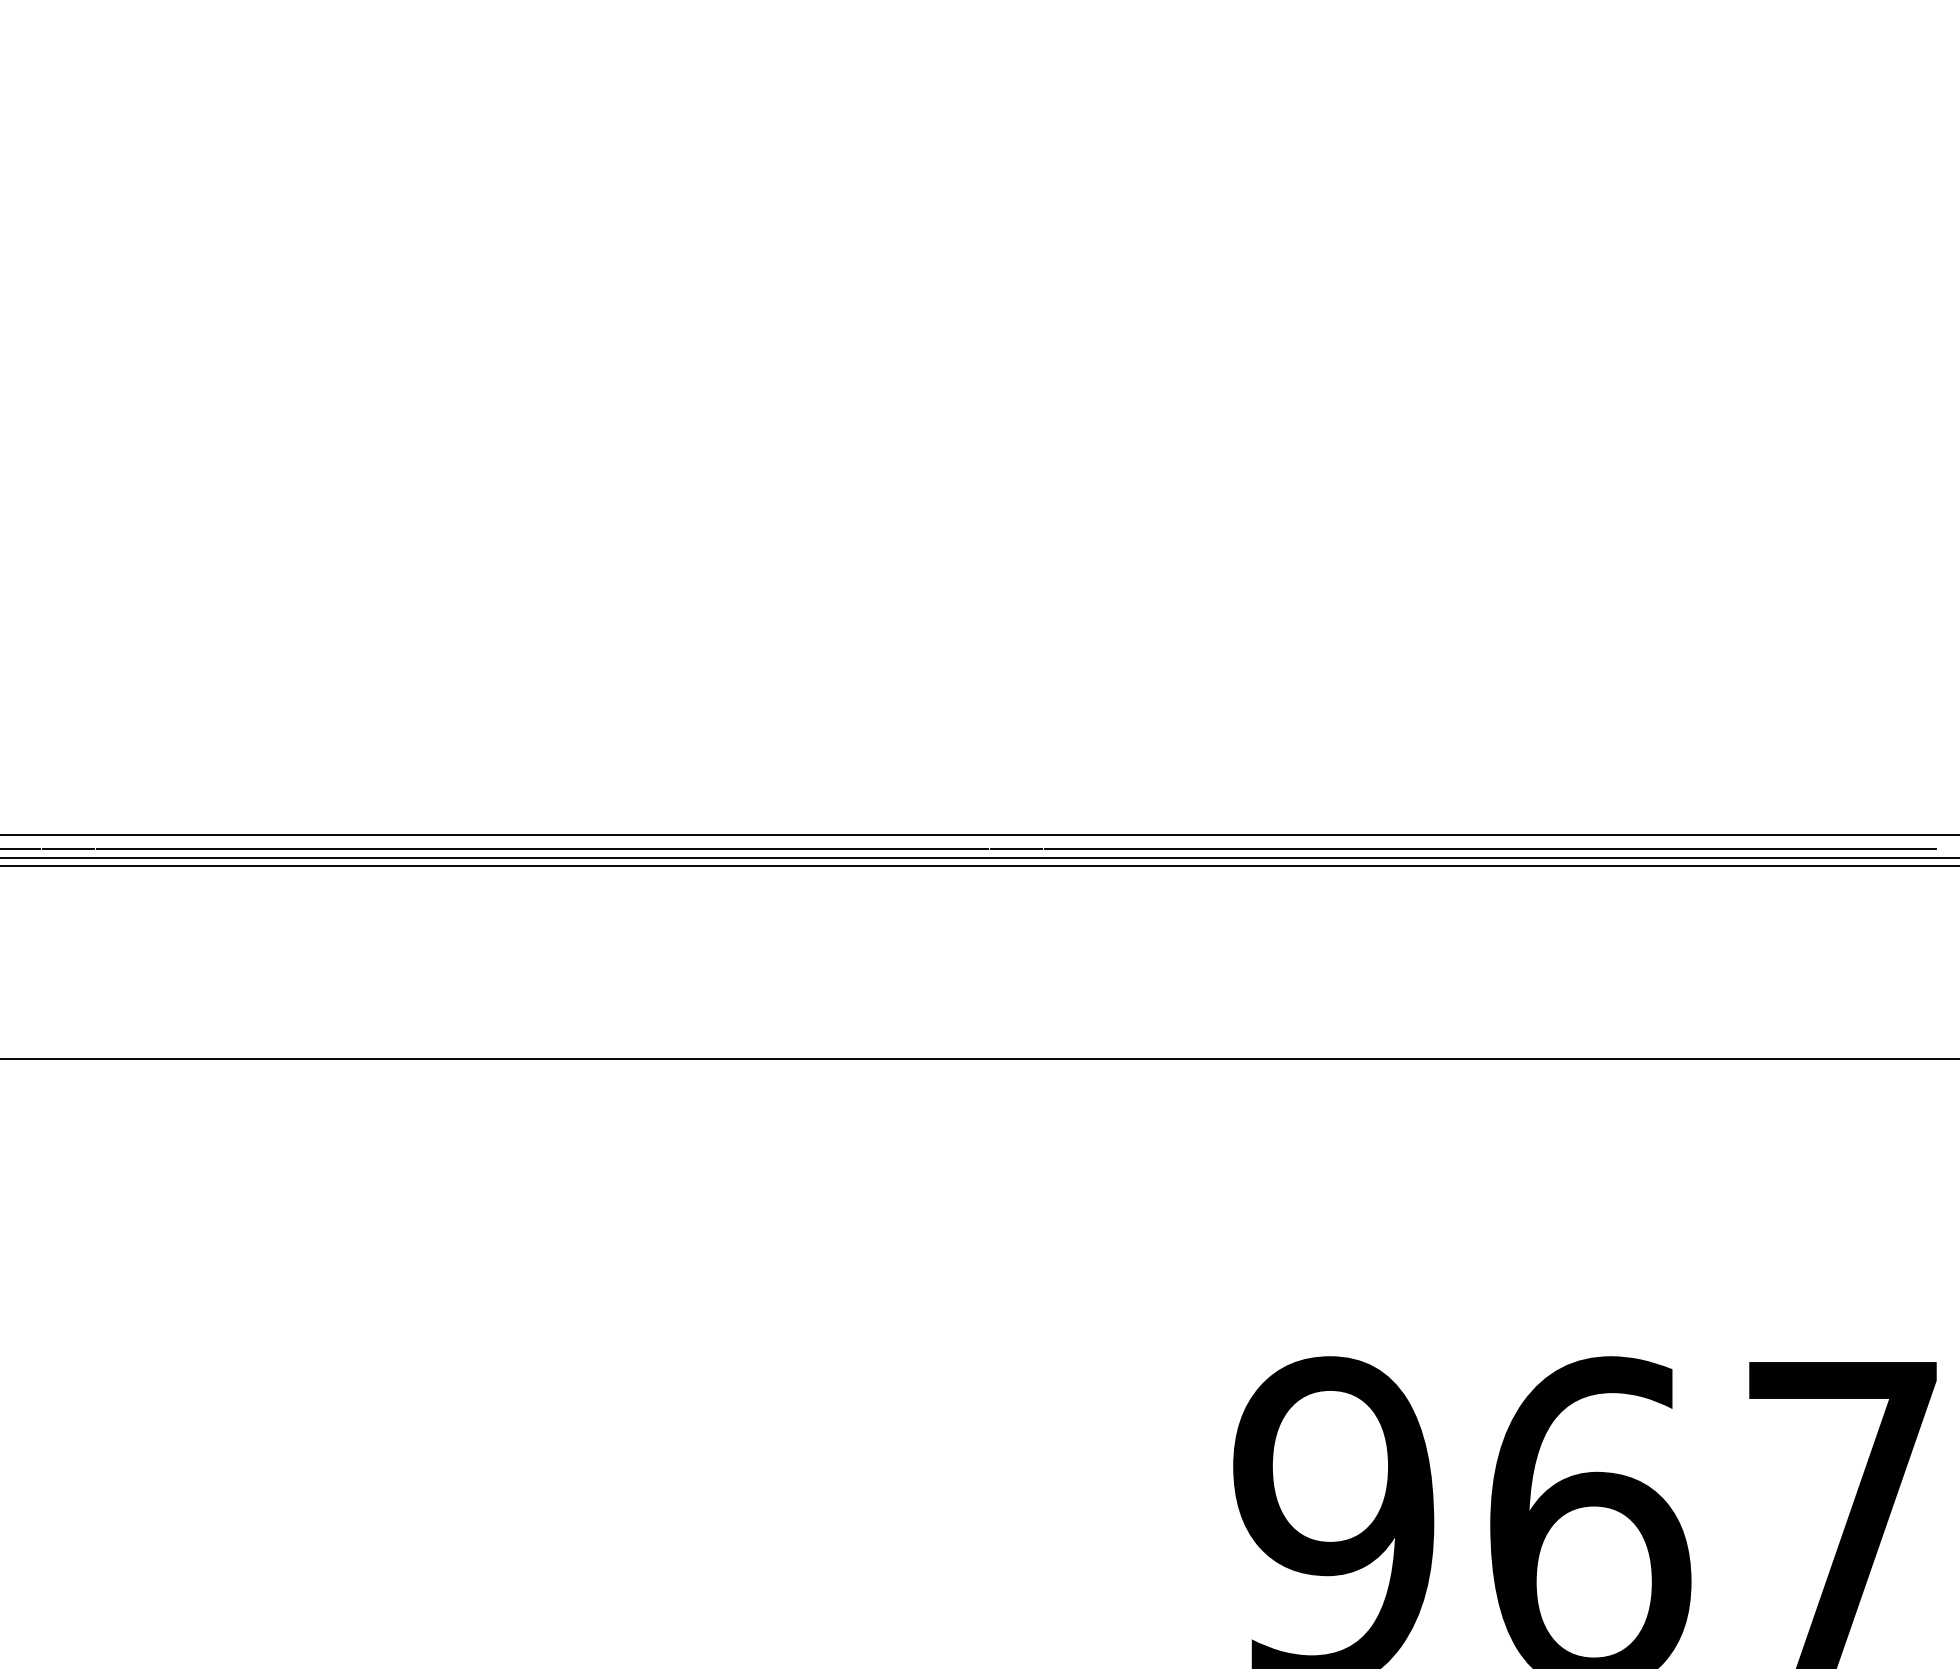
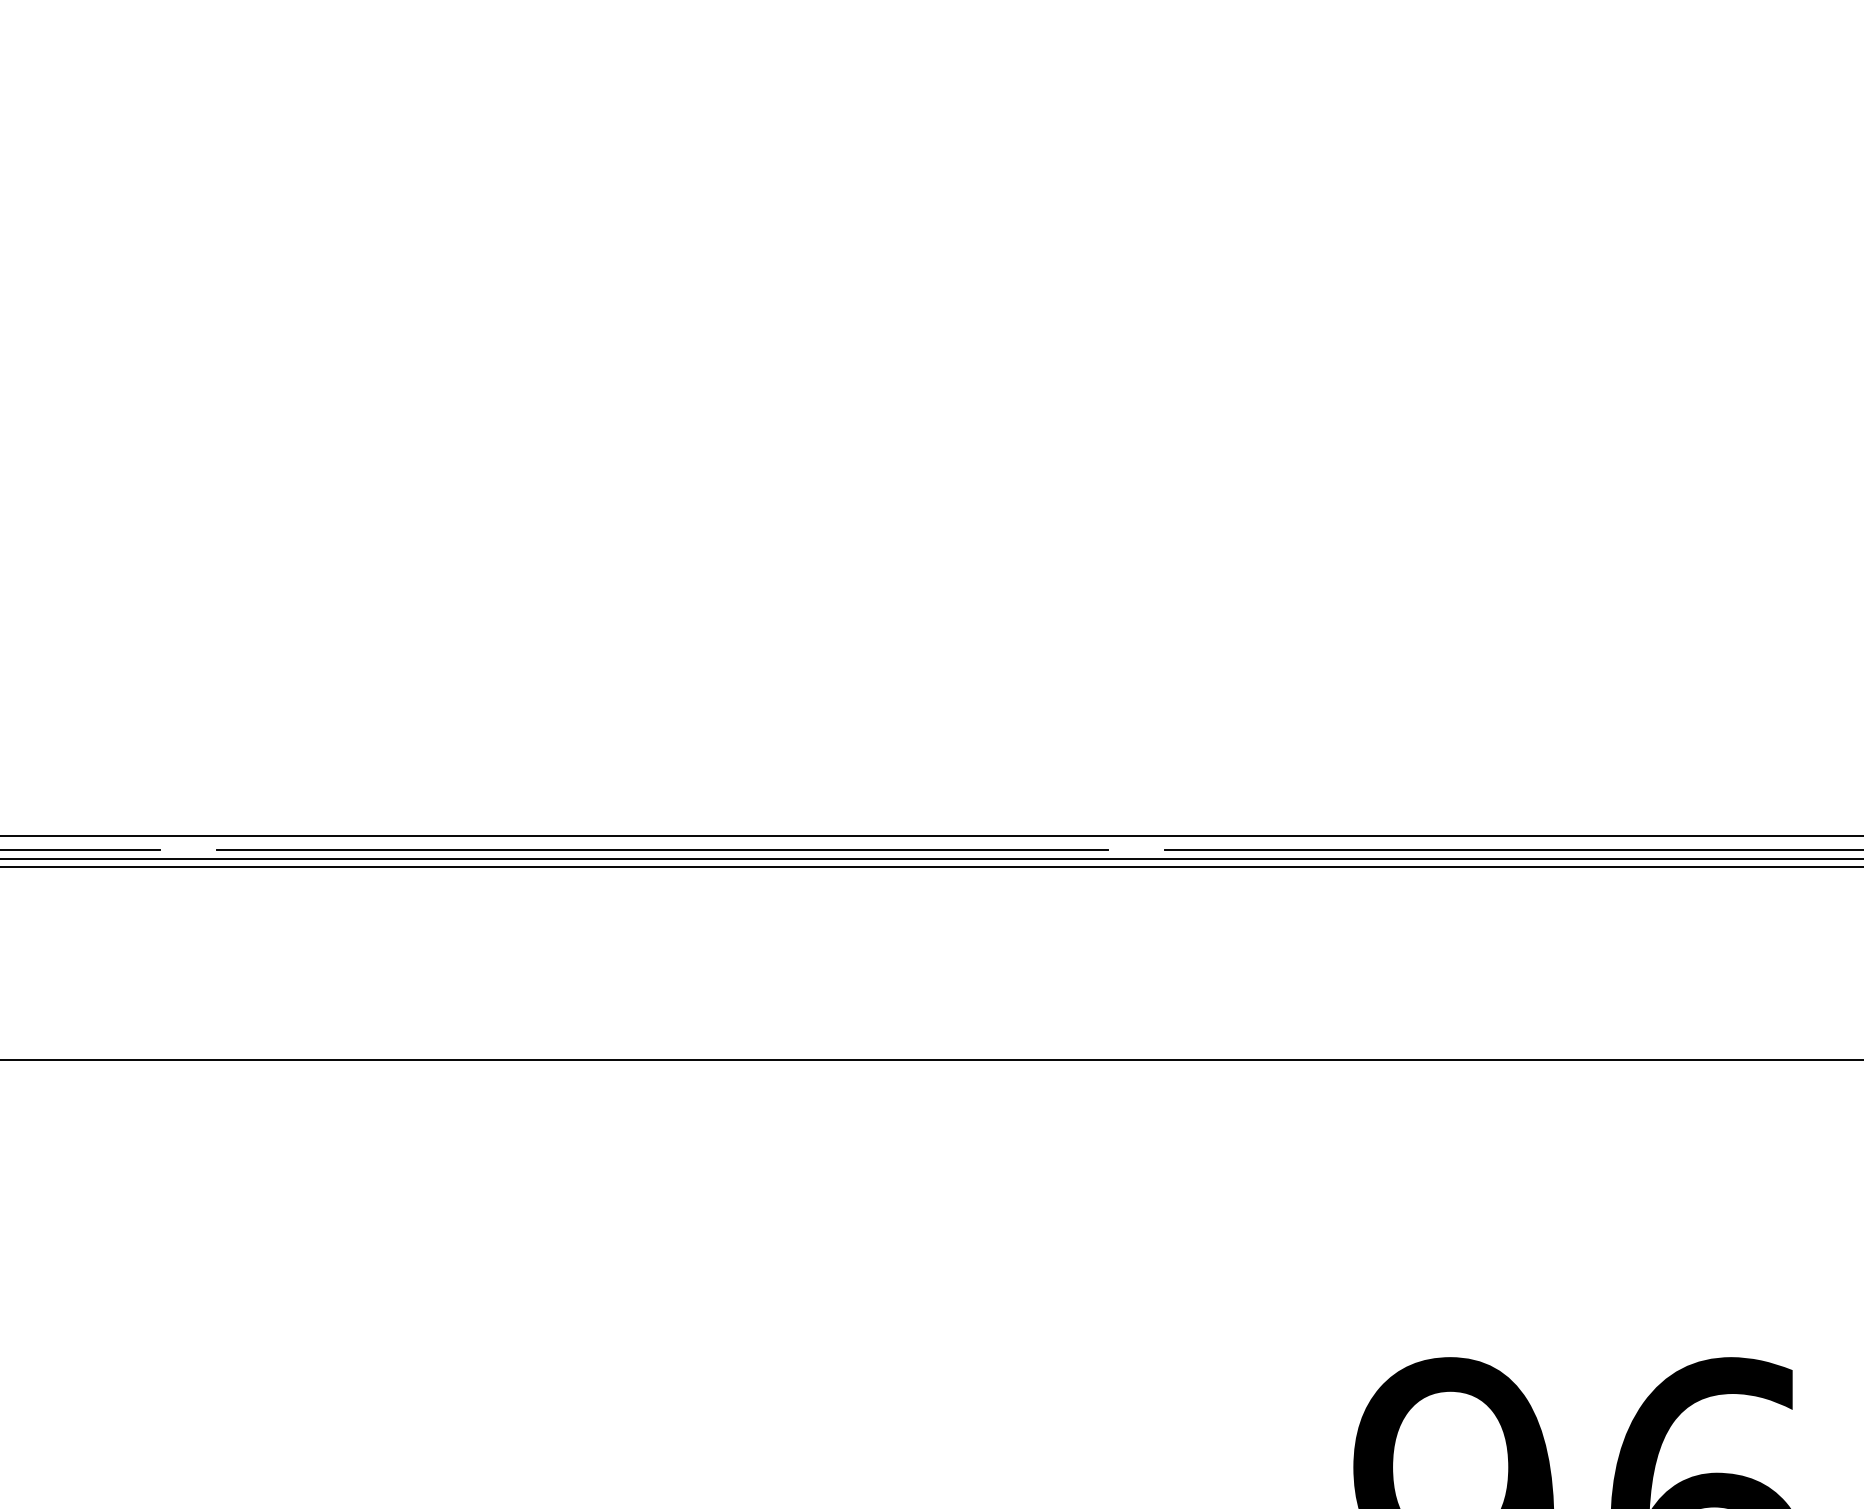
line: (67, 848) -> (187, 849), removed
line: (1016, 848) -> (1136, 849), removed

